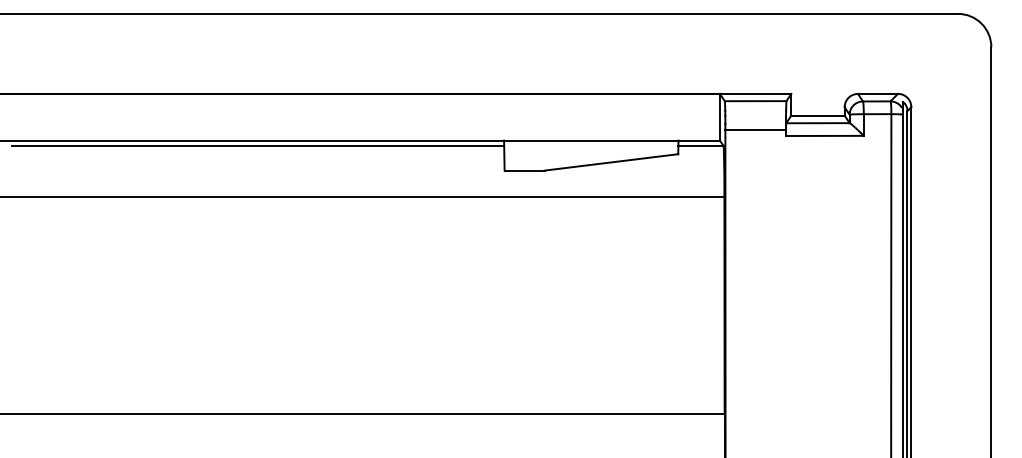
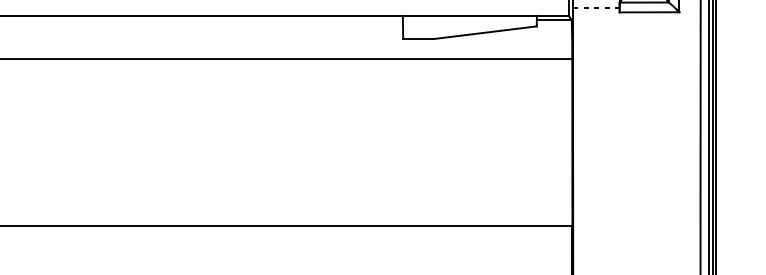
line: (756, 129) -> (596, 7), solid -> dashed
line: (257, 145) -> (213, 19), removed

